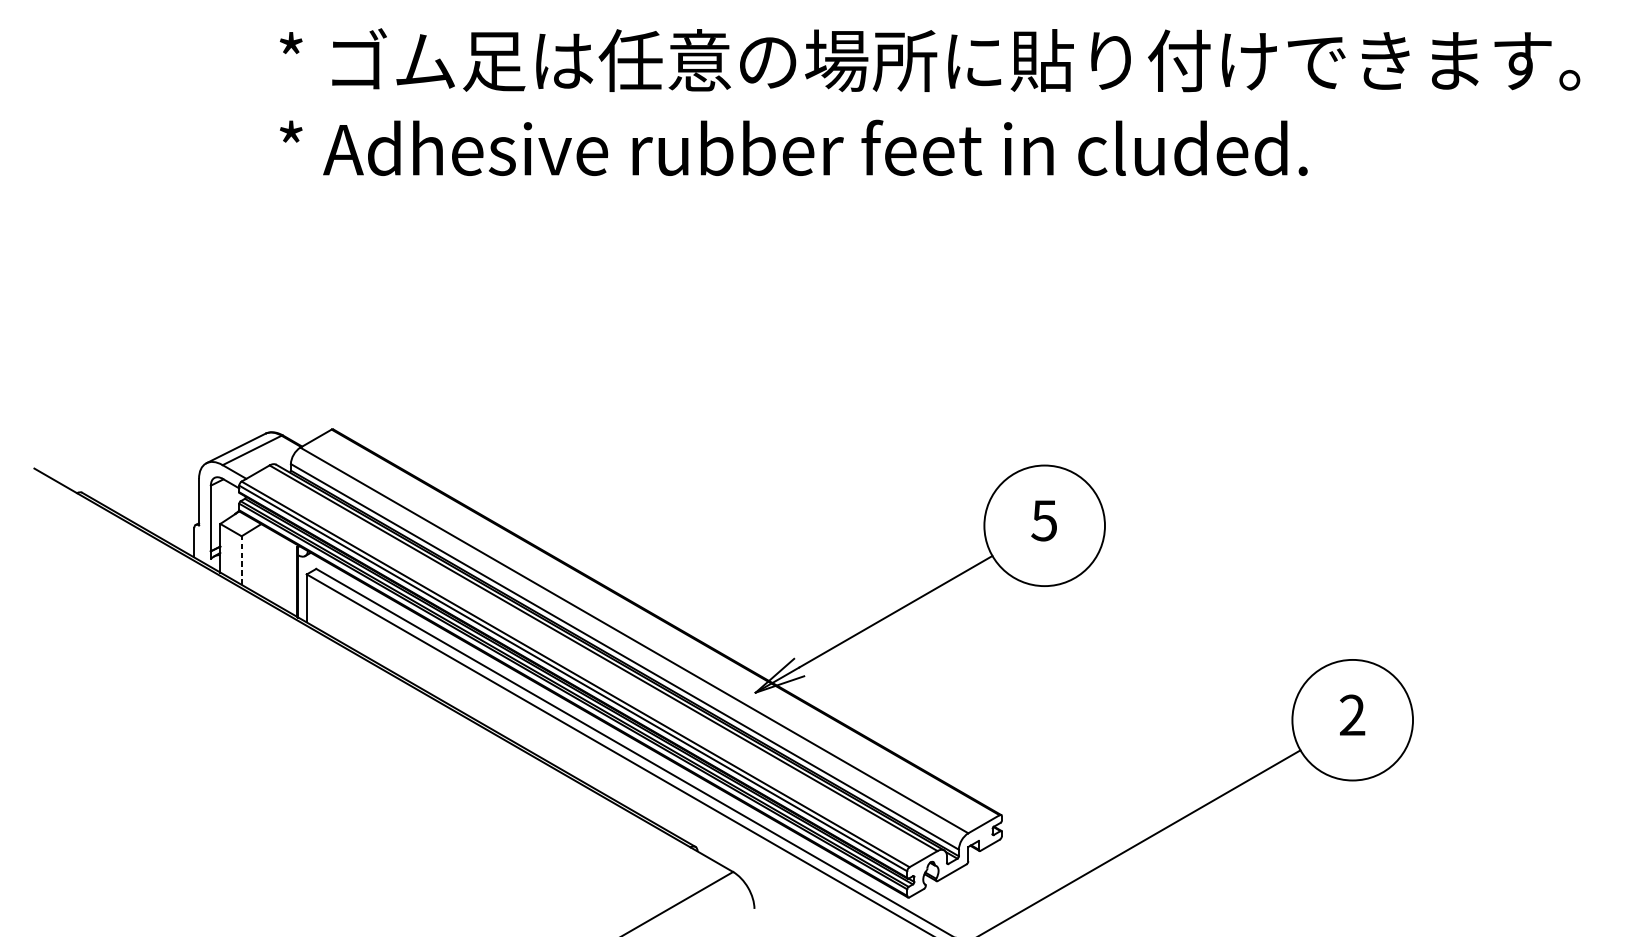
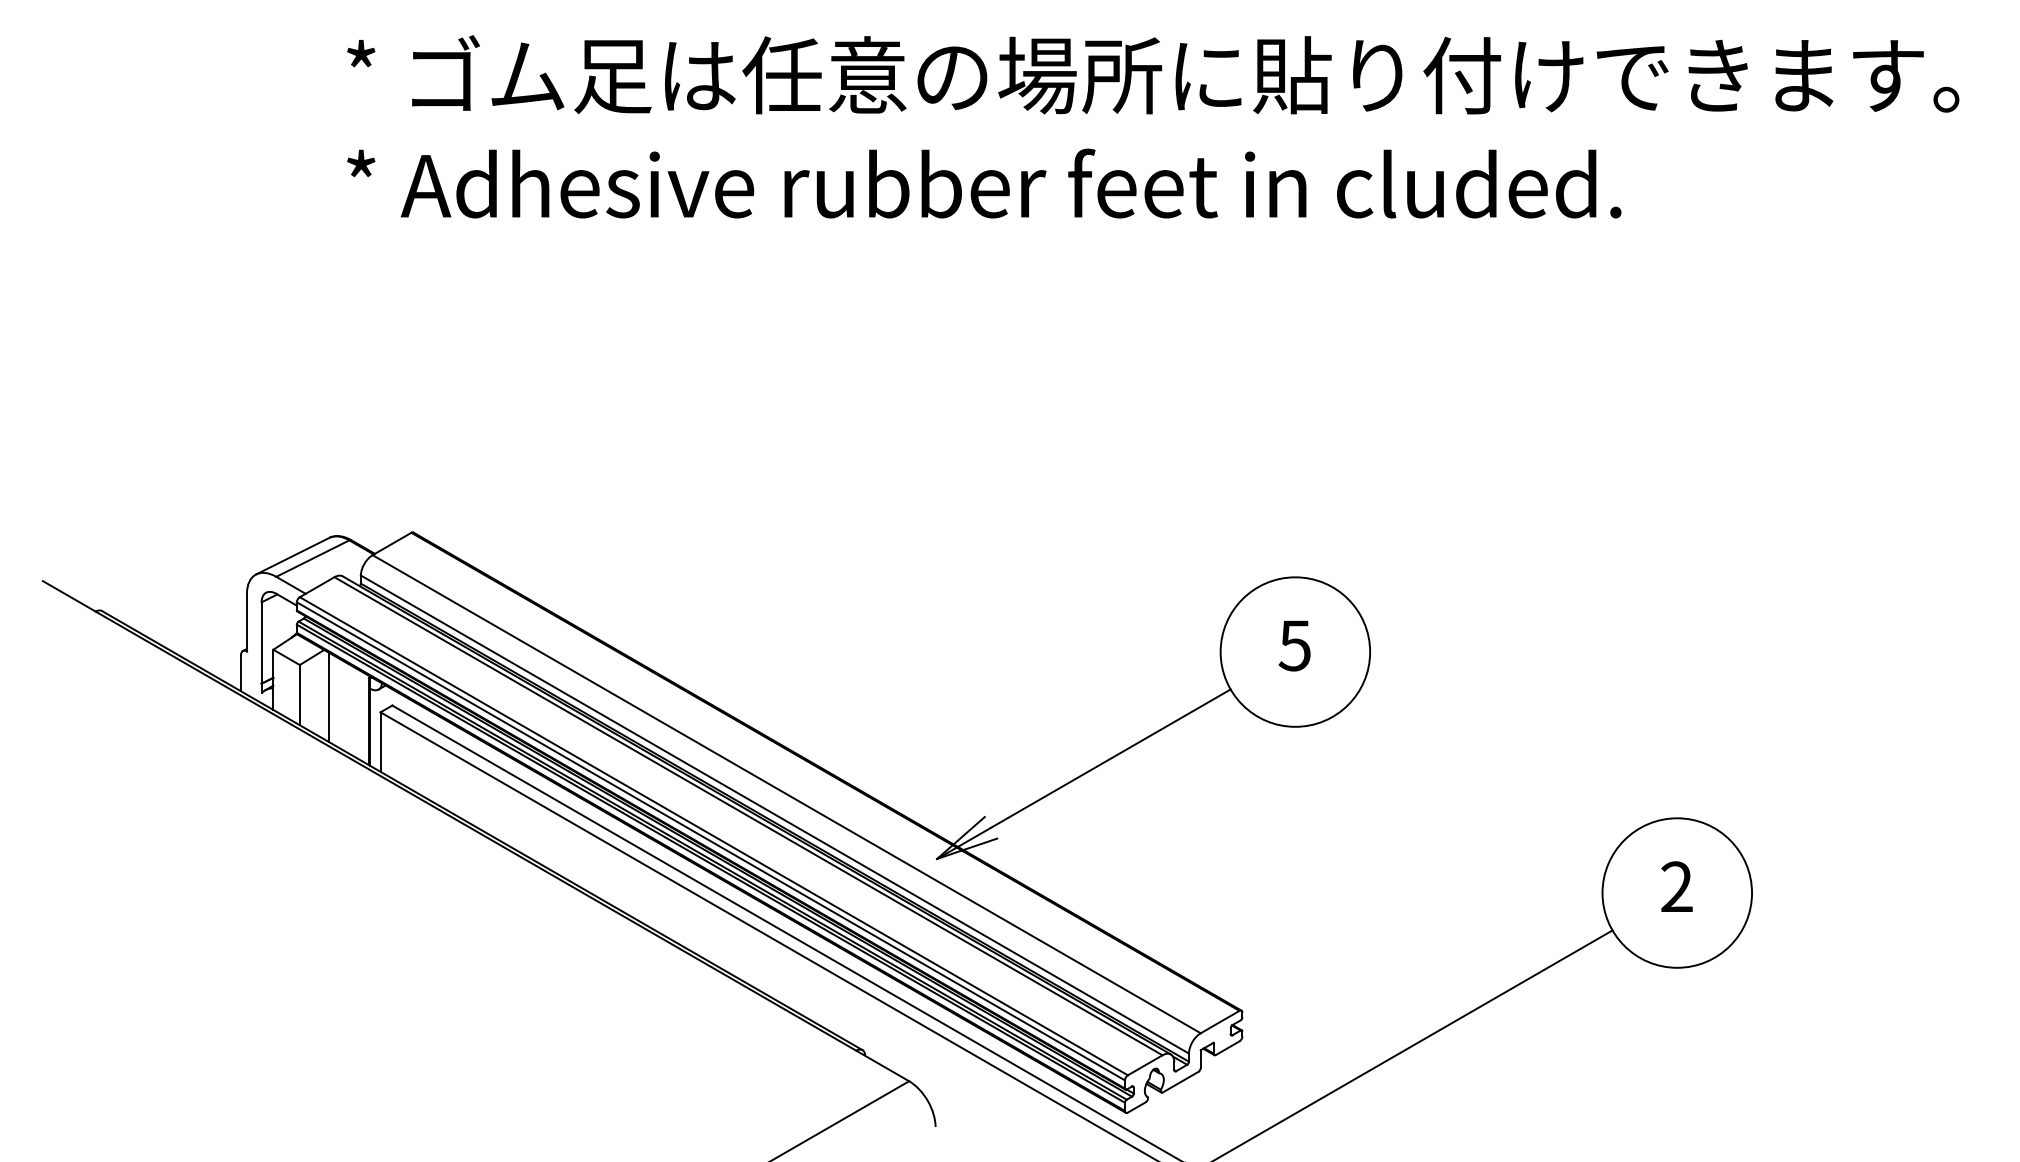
line: (241, 560) -> (299, 694), dashed -> solid
line: (265, 562) -> (329, 697), added

